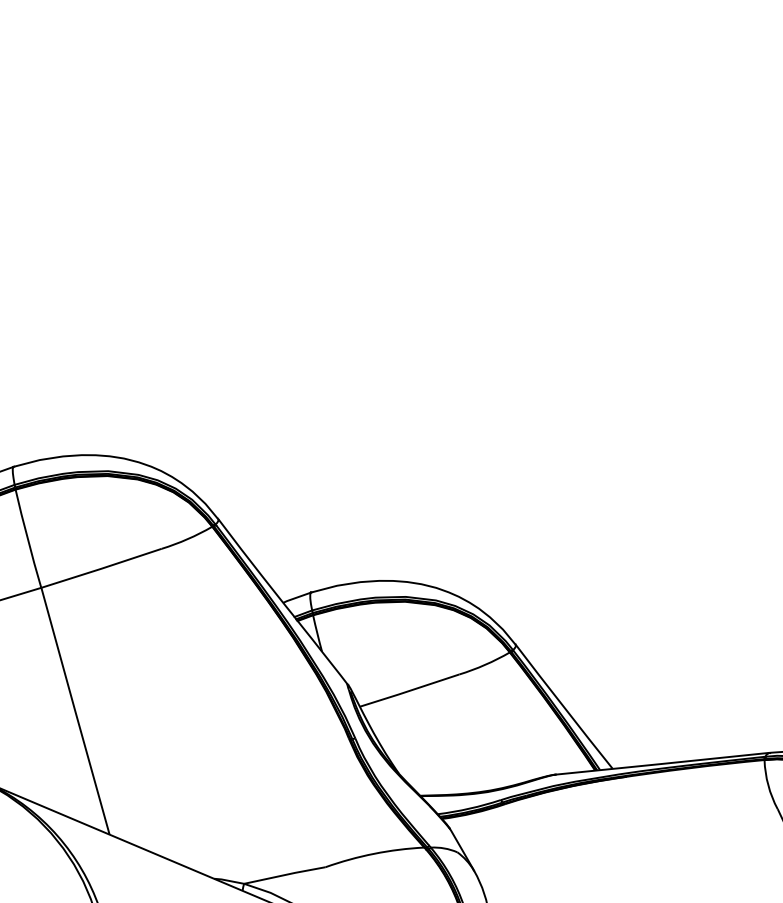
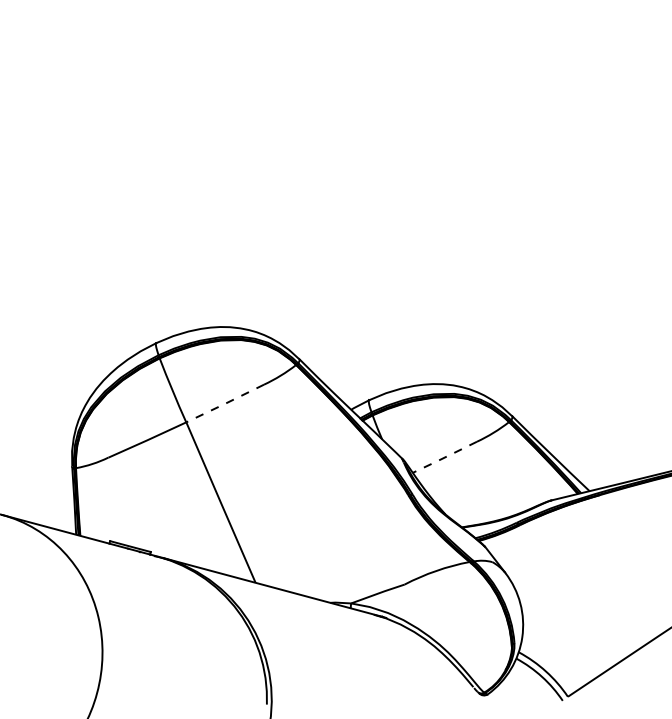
line: (102, 568) -> (225, 403), solid -> dashed
line: (408, 690) -> (444, 457), solid -> dashed

